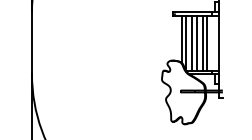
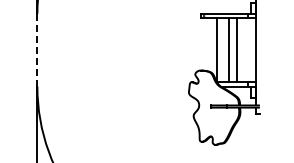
line: (182, 39) -> (212, 45), removed
line: (32, 42) -> (37, 49), solid -> dashed
line: (192, 43) -> (224, 50), removed
line: (207, 43) -> (241, 50), removed

